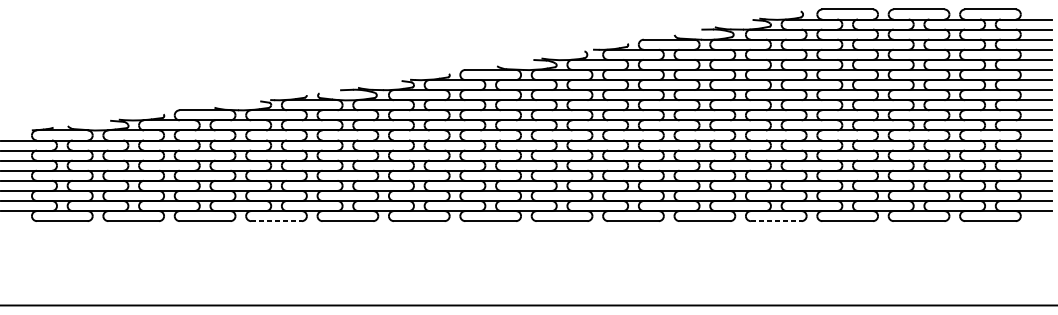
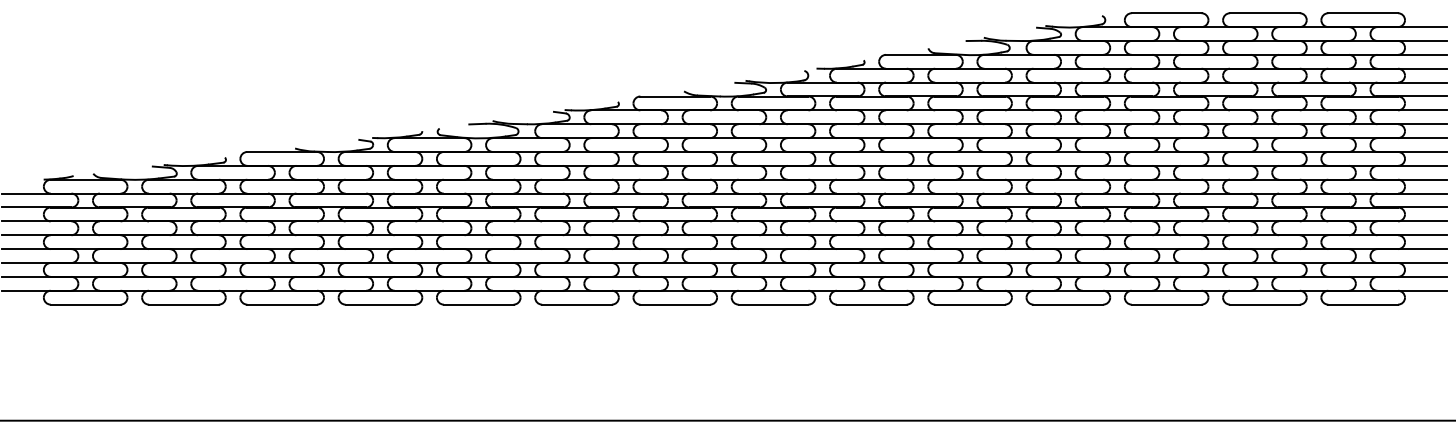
line: (276, 221) -> (380, 304), dashed -> solid
line: (776, 221) -> (1068, 304), dashed -> solid

